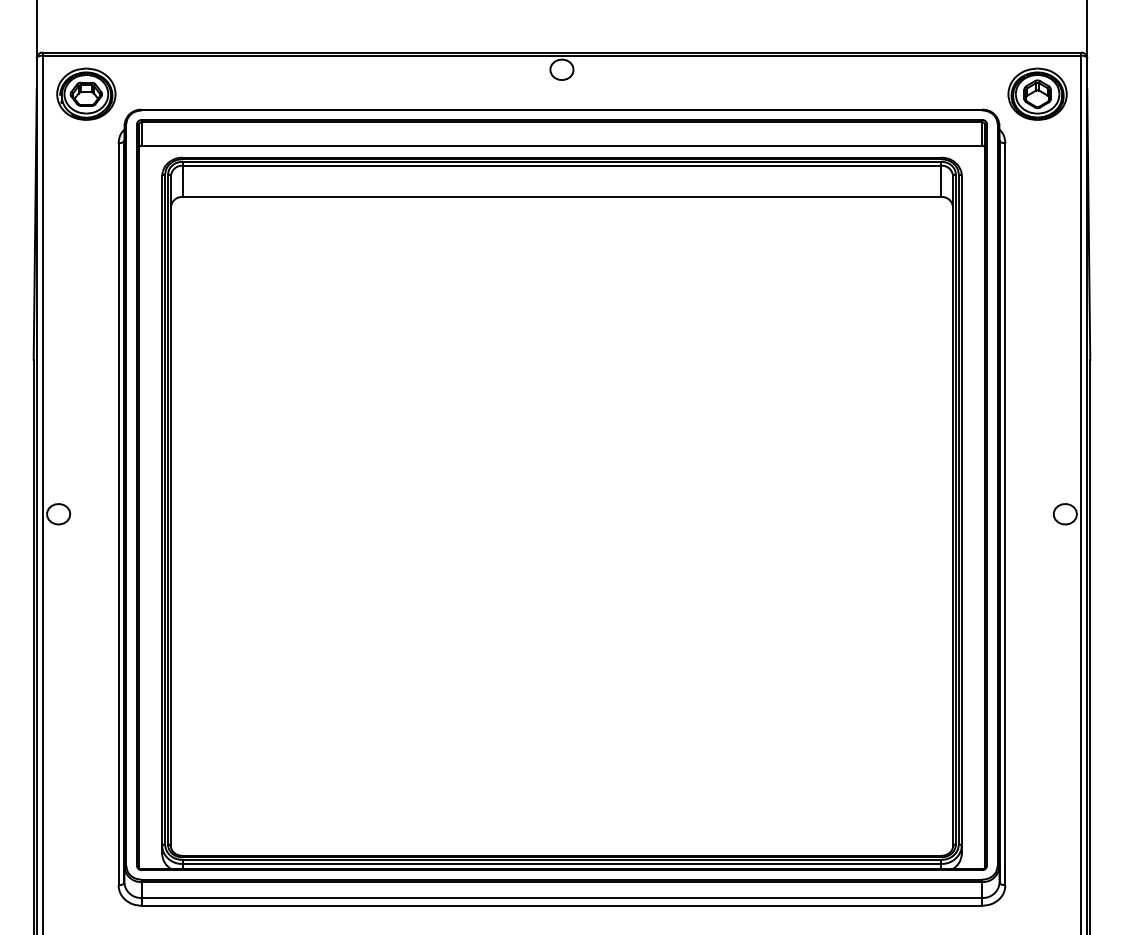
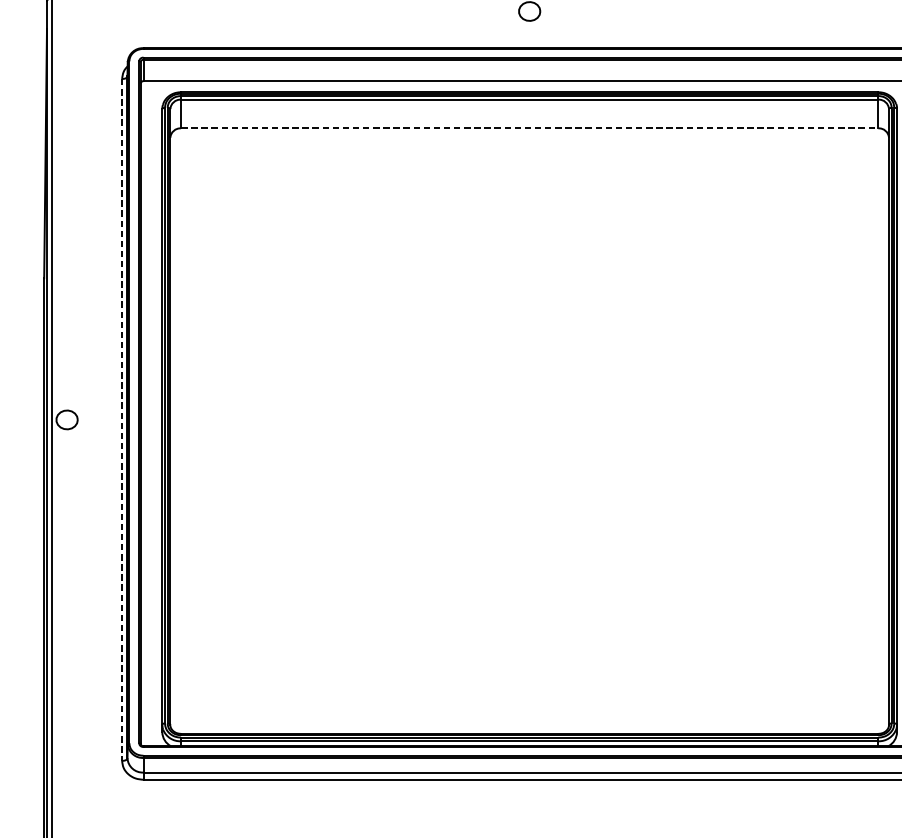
part: (86, 93) -> (92, 33), removed
line: (562, 196) -> (530, 127), solid -> dashed
line: (118, 514) -> (122, 420), solid -> dashed

